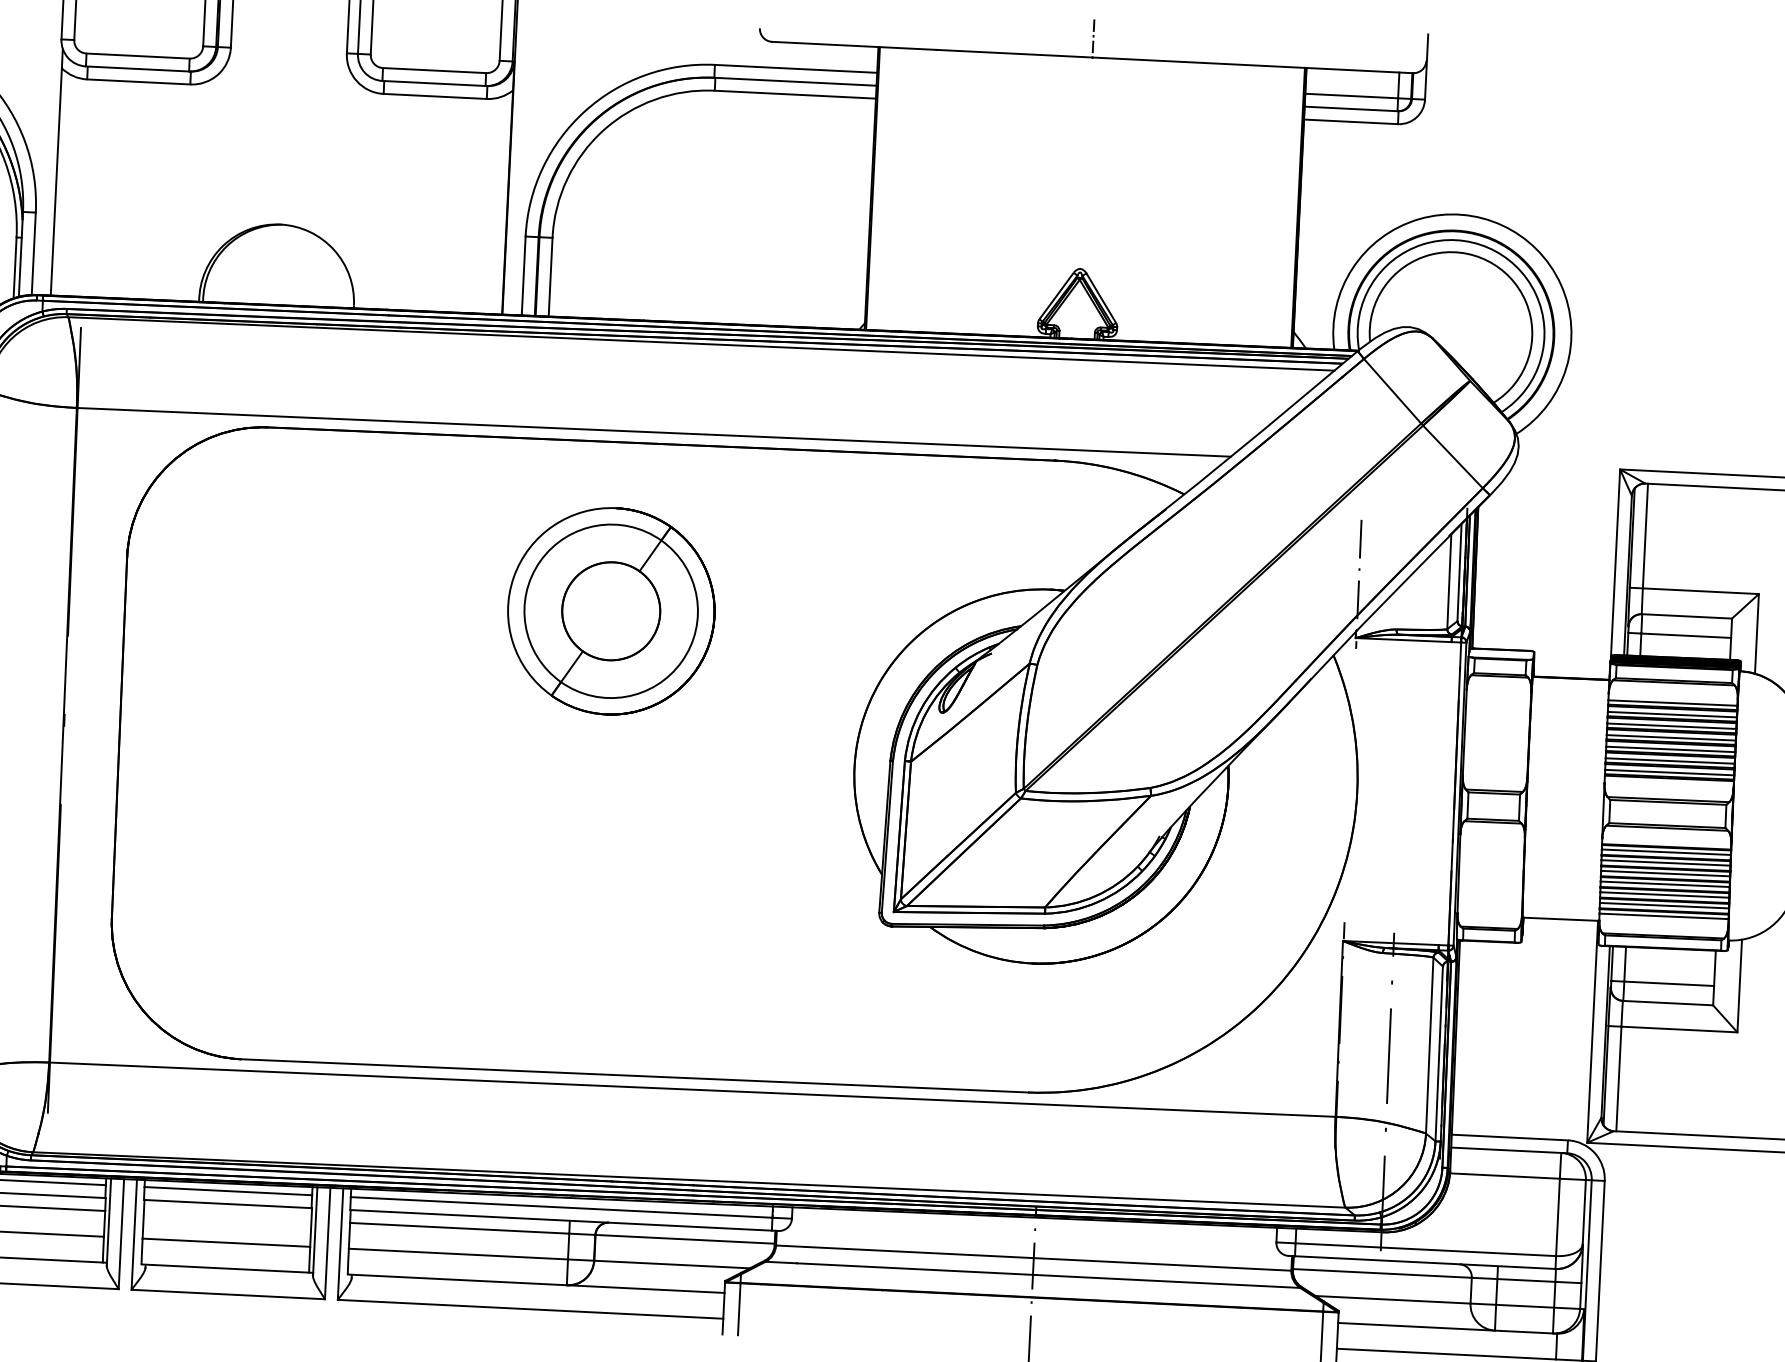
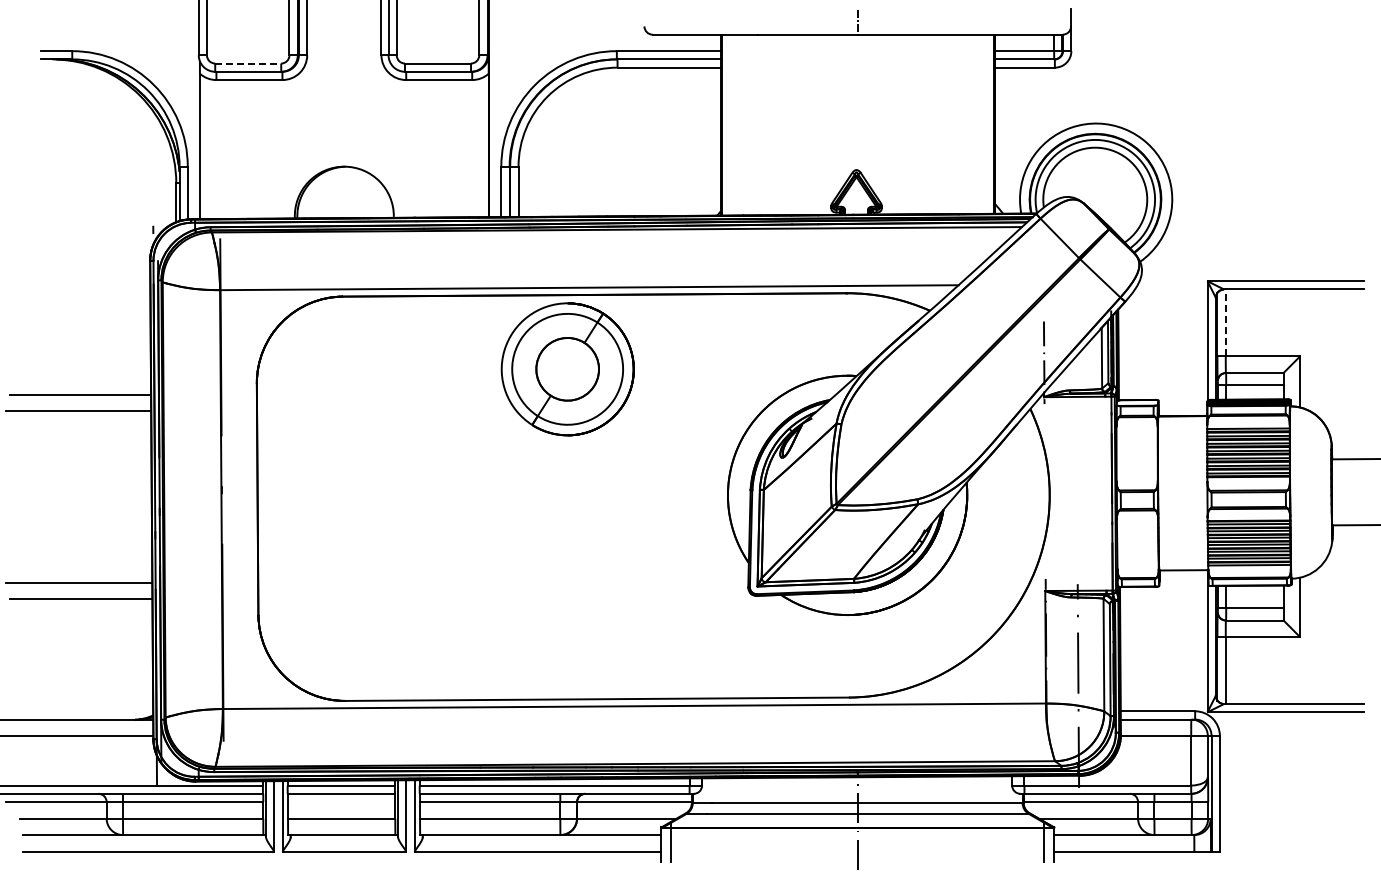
line: (138, 56) -> (248, 63), solid -> dashed
line: (1645, 535) -> (1225, 322), solid -> dashed
part: (610, 611) -> (567, 369), moved

